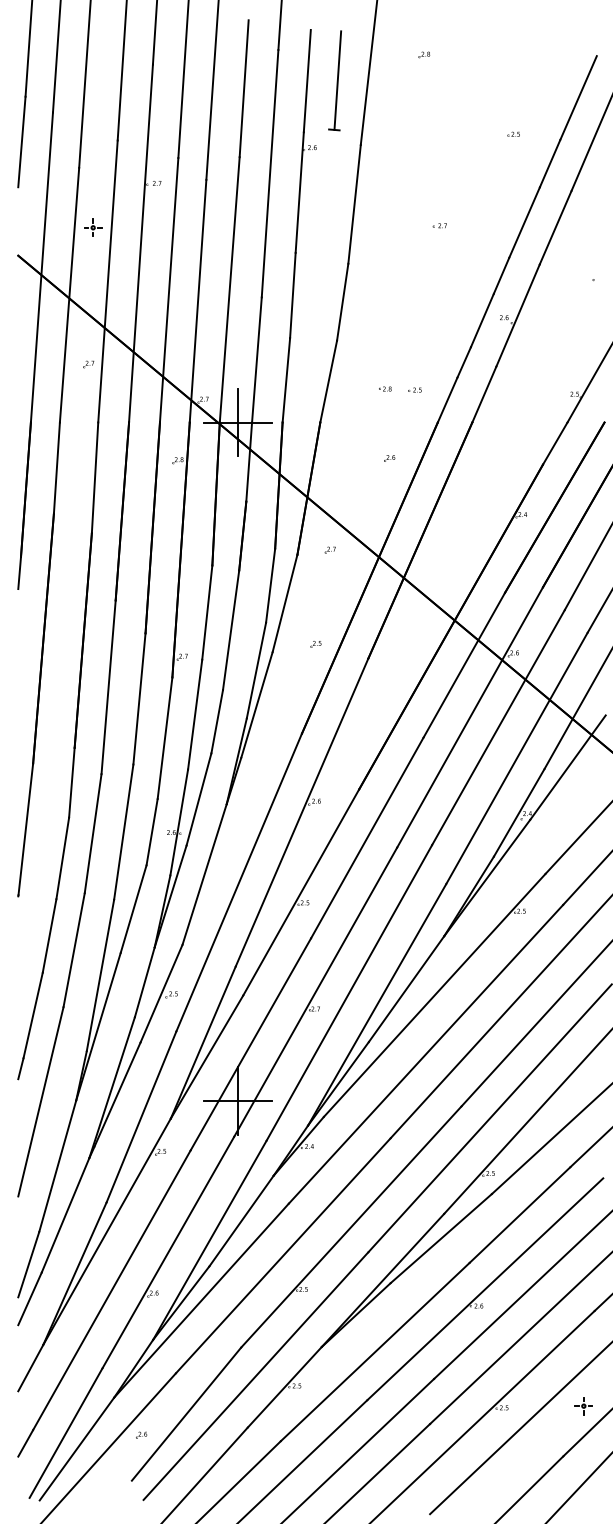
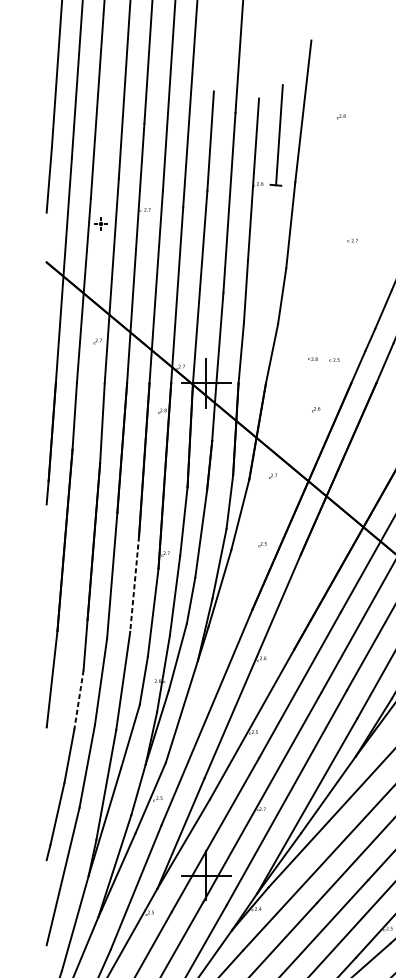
part: (334, 80) -> (276, 135), size x1.4
part: (93, 227) -> (101, 223), moved
line: (139, 698) -> (134, 583), solid -> dashed
line: (62, 858) -> (78, 699), solid -> dashed

